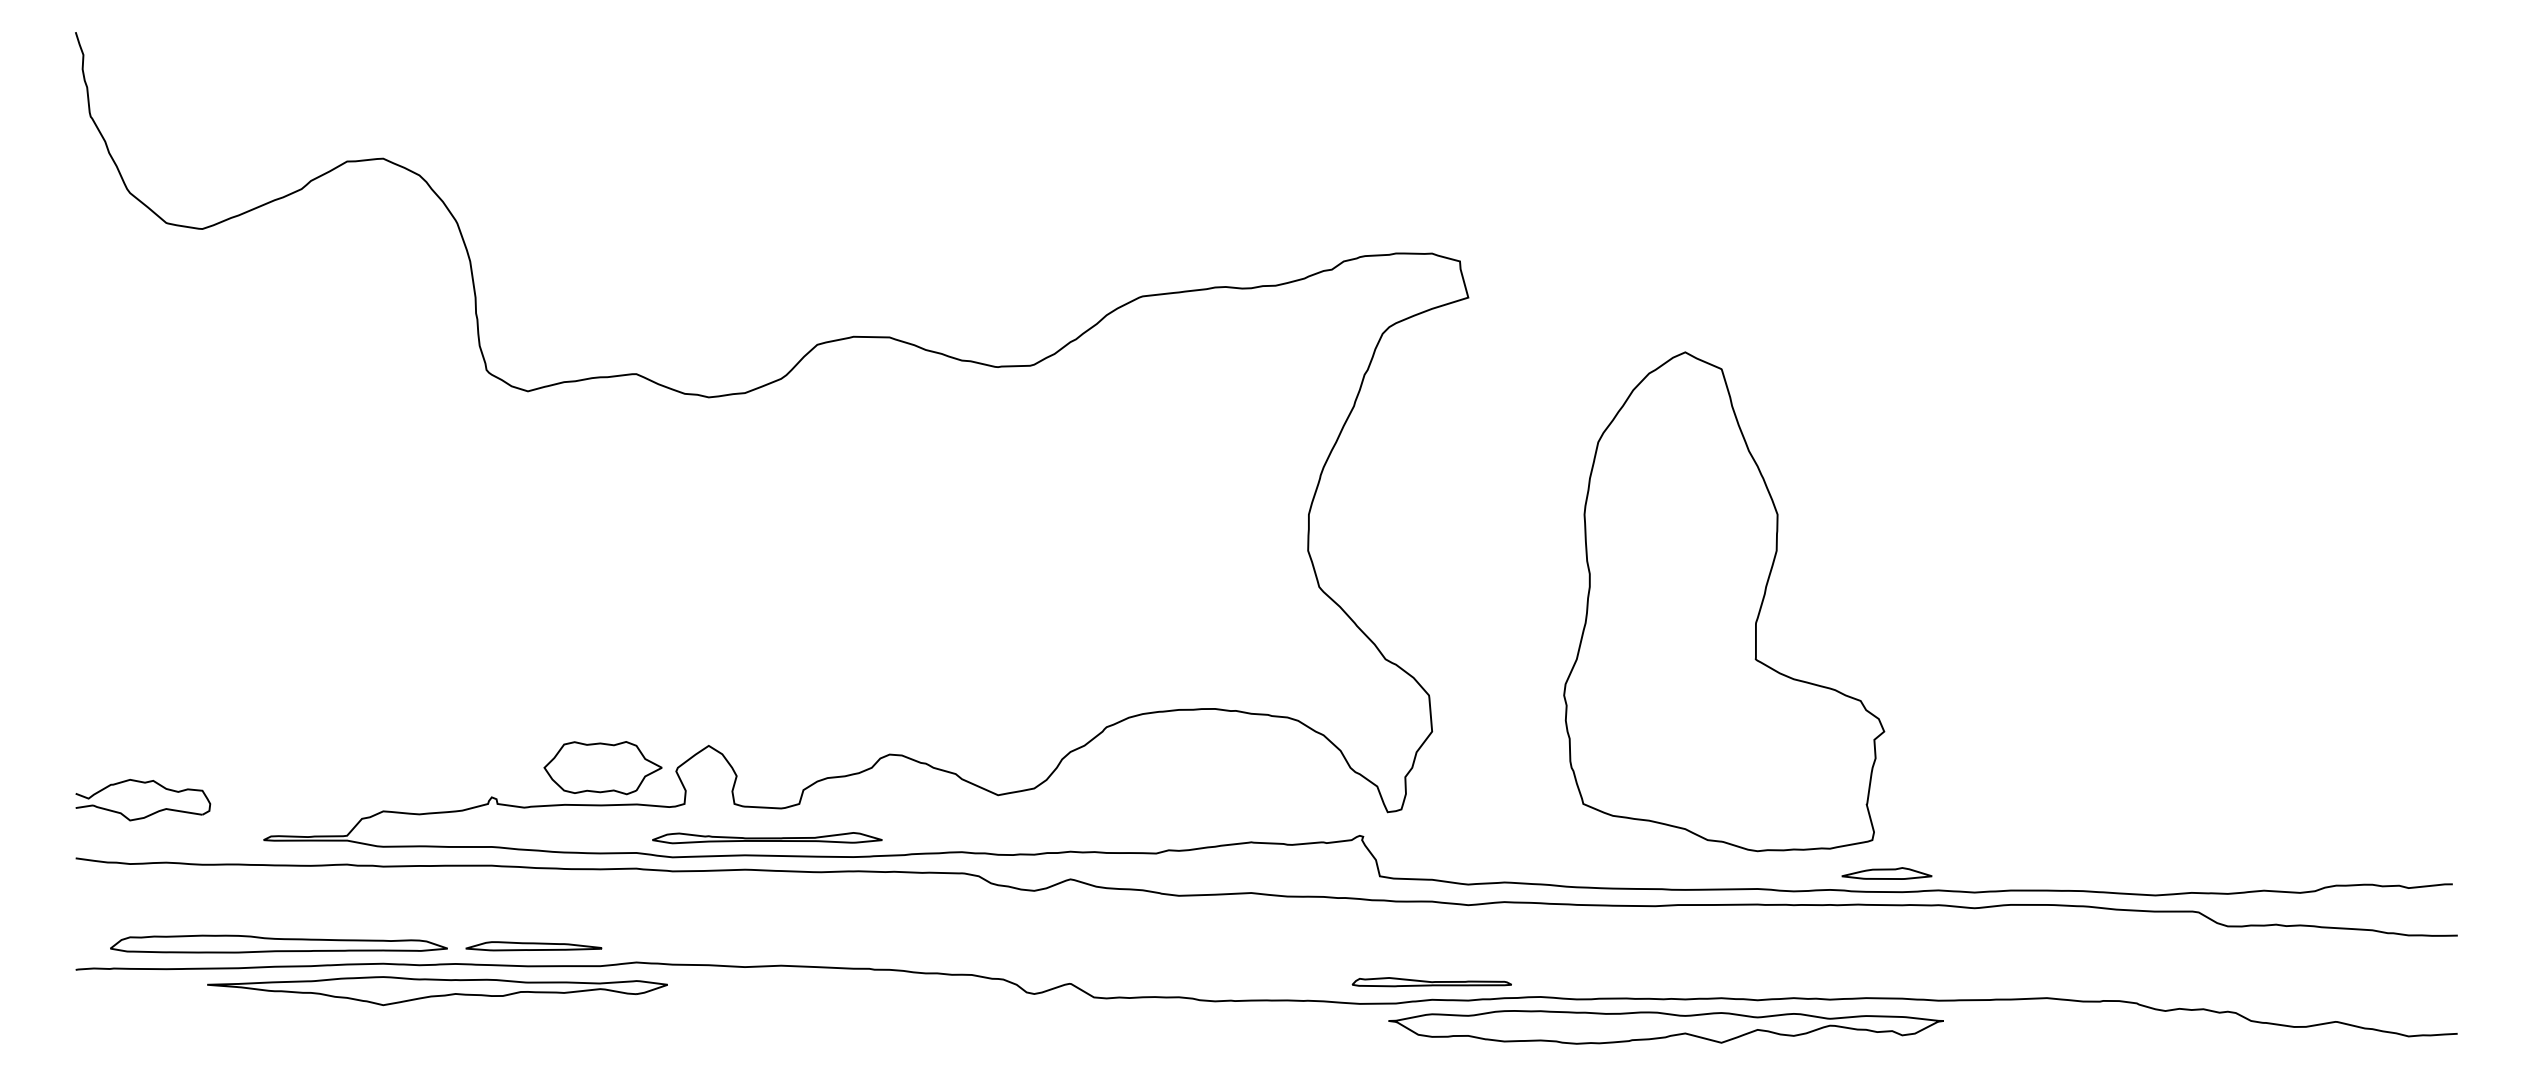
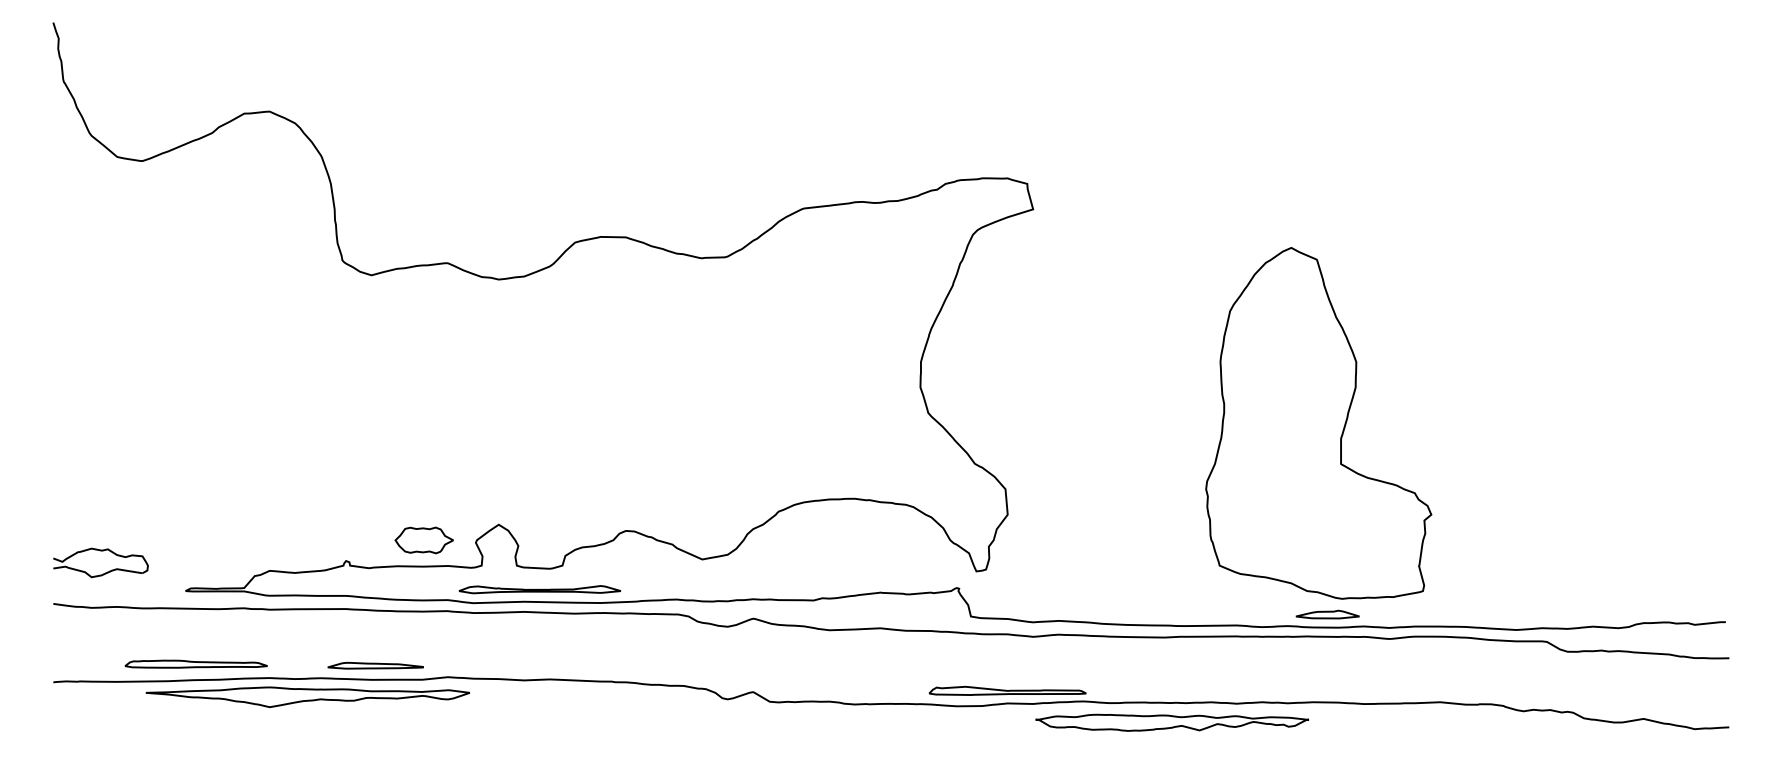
part: (1724, 601) -> (1318, 423), moved
part: (602, 768) -> (423, 540), size x0.7
part: (278, 943) -> (196, 663), size x0.6
part: (1431, 982) -> (1007, 691), size x1.4
part: (1665, 1027) -> (1171, 722), size x0.7

